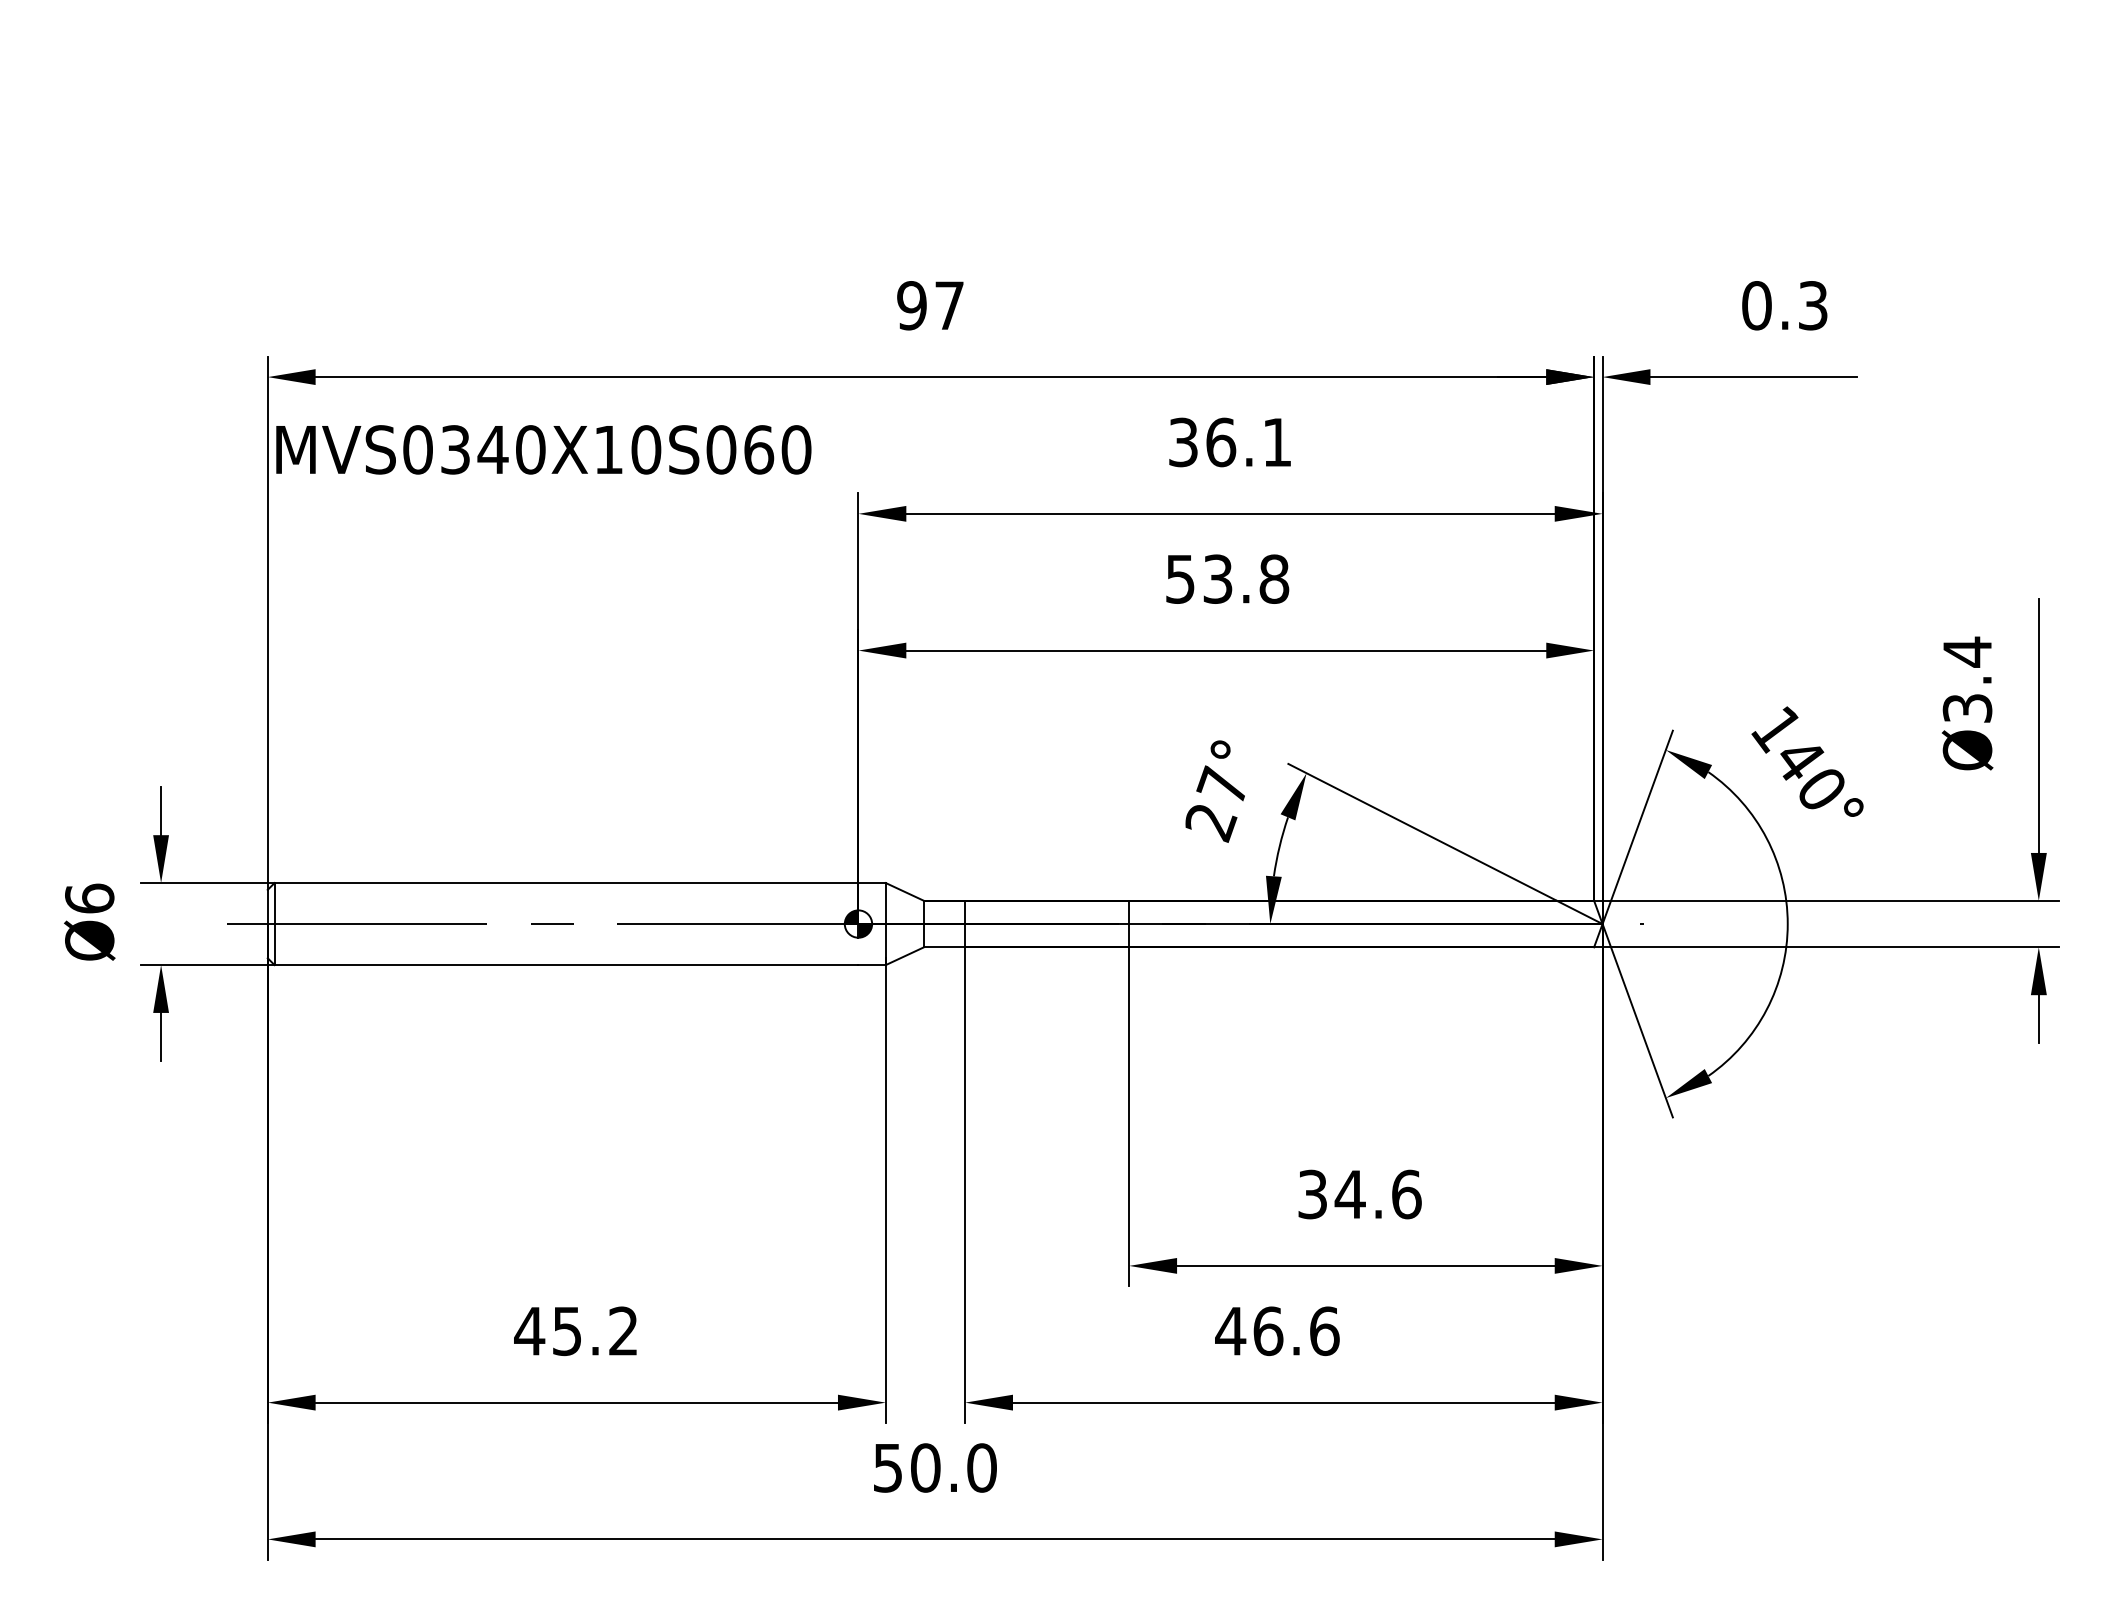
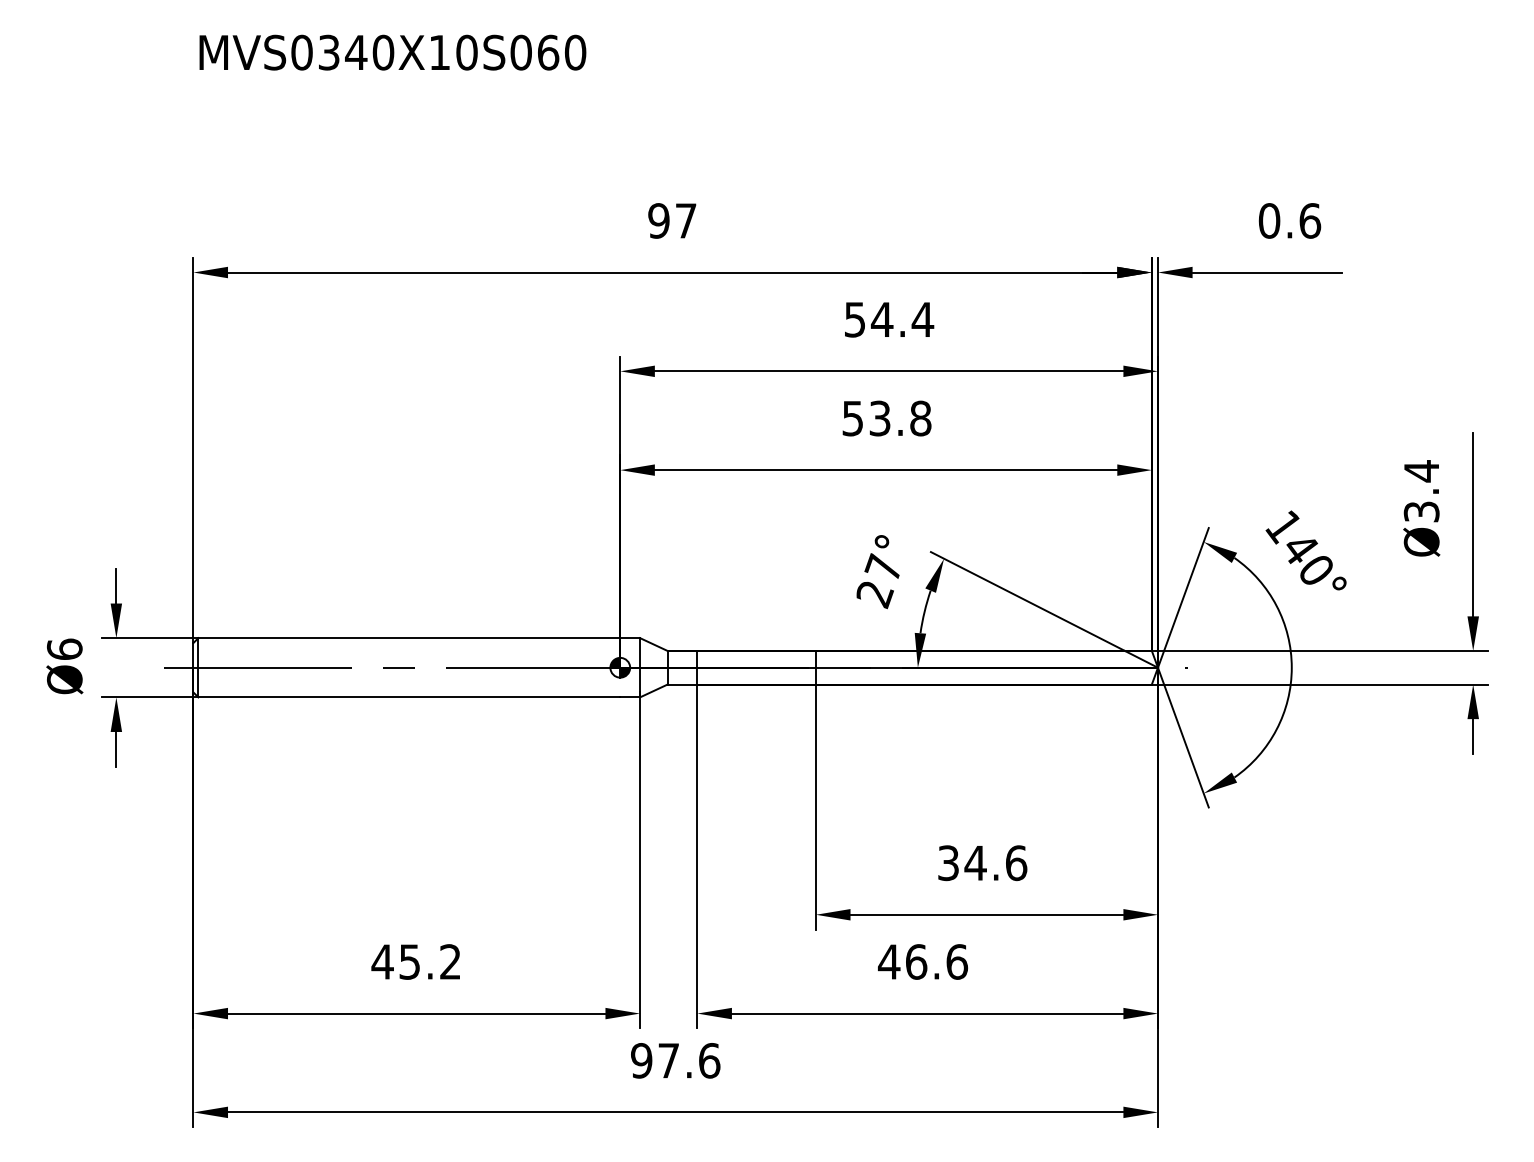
text: (1813, 305) -> (1310, 220), 0.3 -> 0.6
text: (1230, 442) -> (889, 319), 36.1 -> 54.4
text: (543, 449) -> (392, 52), moved
text: (935, 1467) -> (675, 1060), 50.0 -> 97.6

